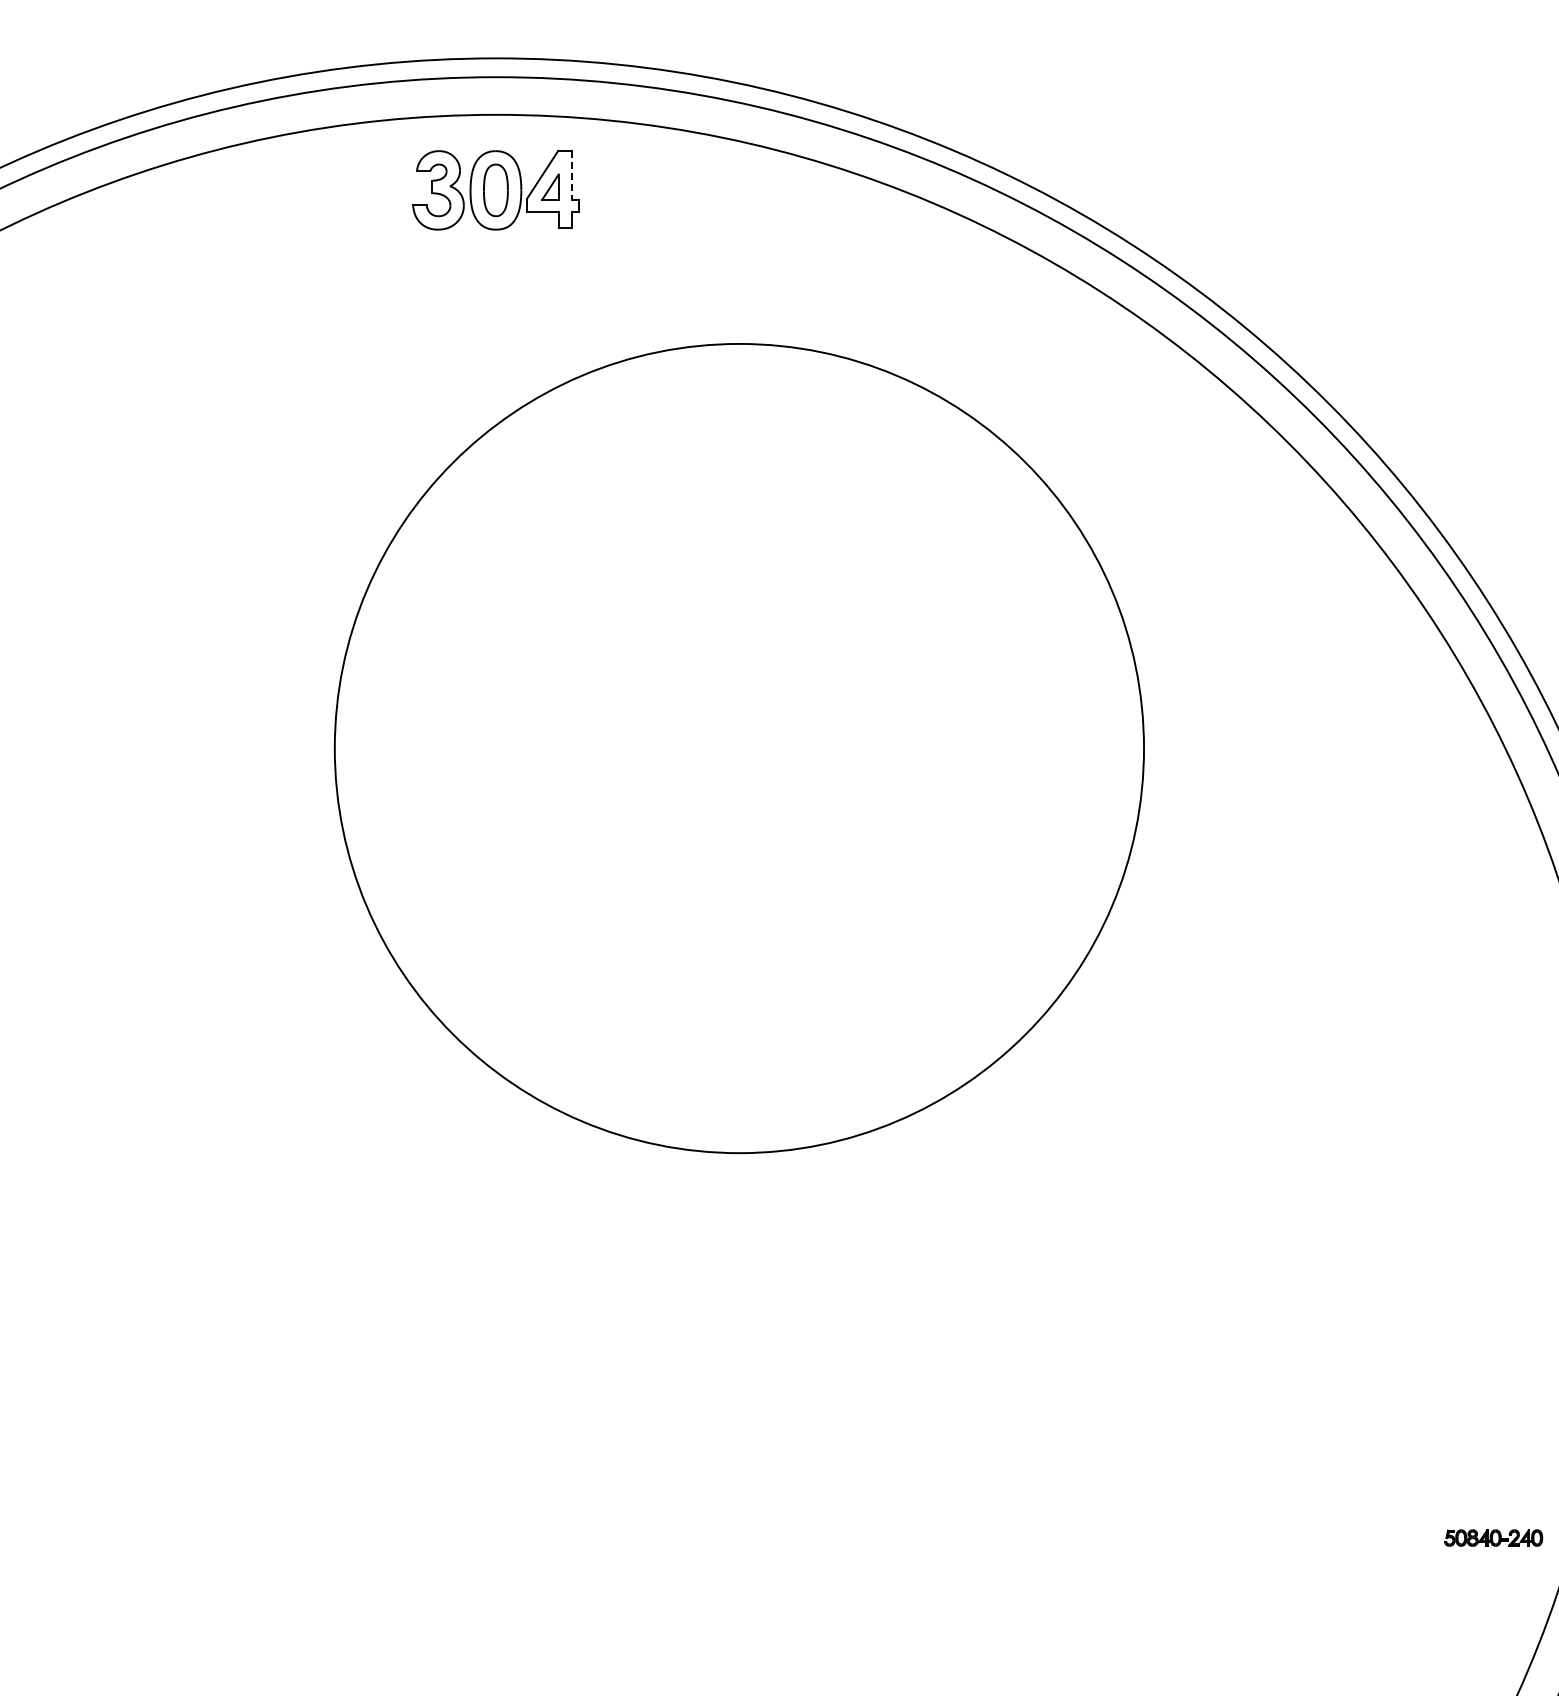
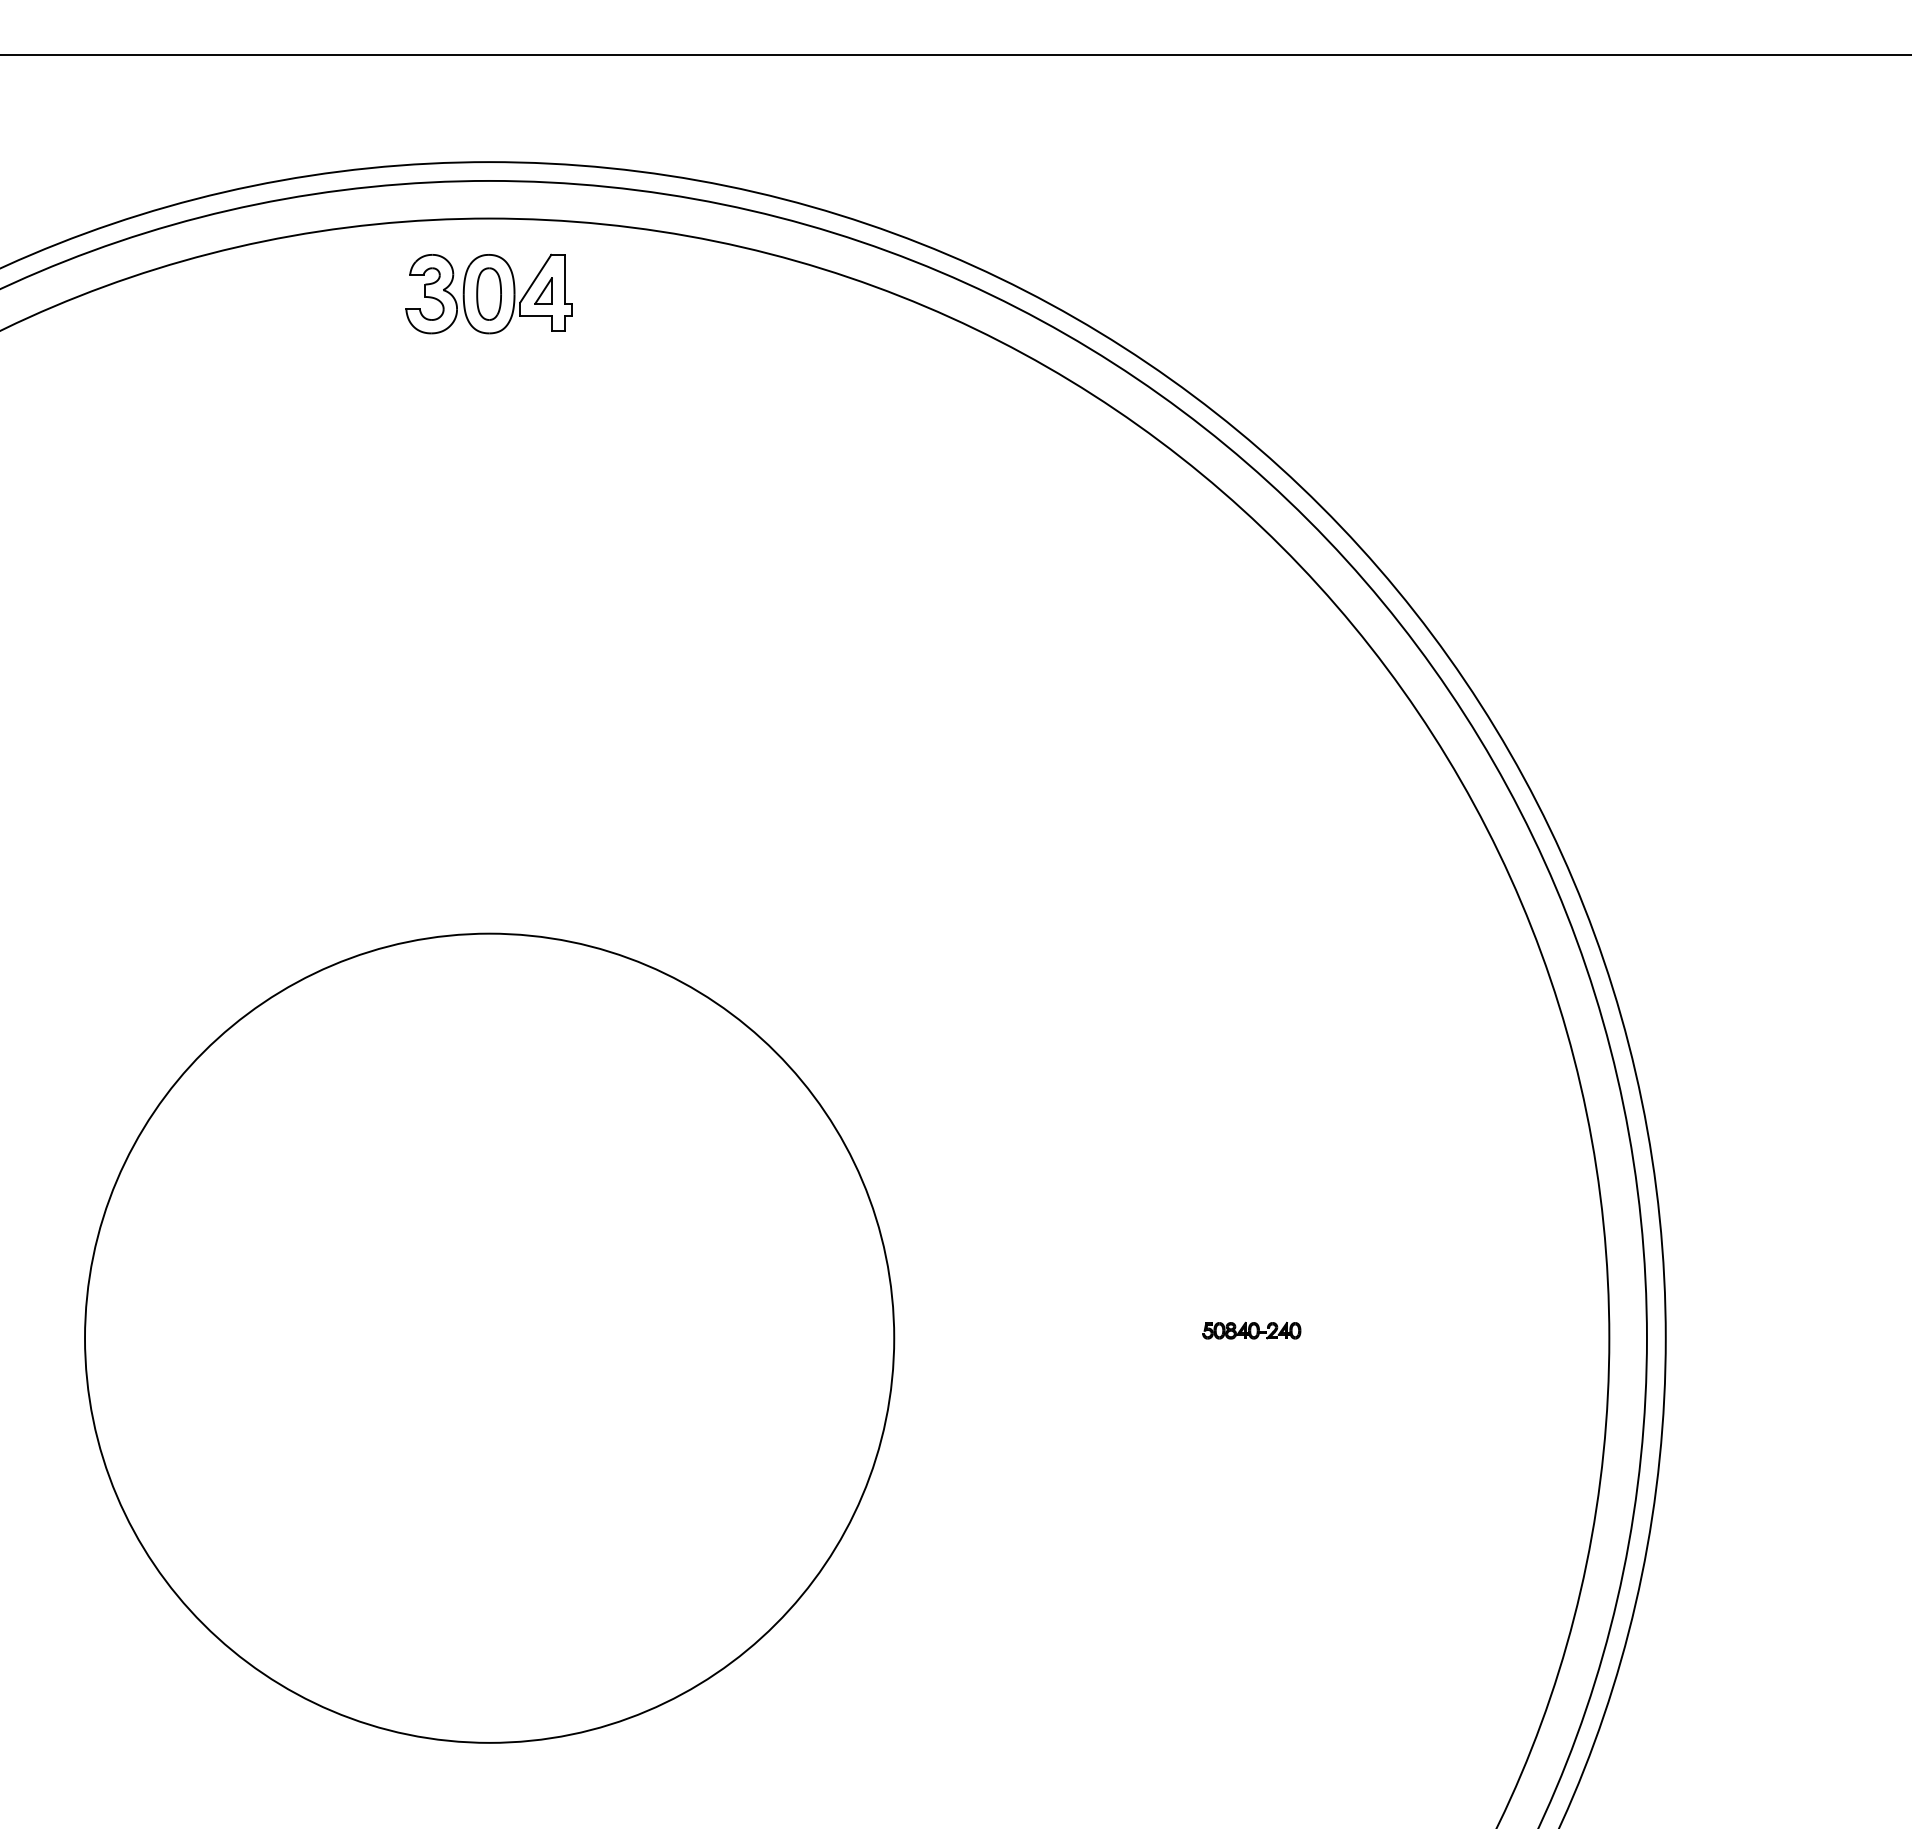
line: (572, 175) -> (565, 279), dashed -> solid
circle: (739, 747) -> (489, 1337), moved
part: (1493, 1537) -> (1251, 1330), moved

